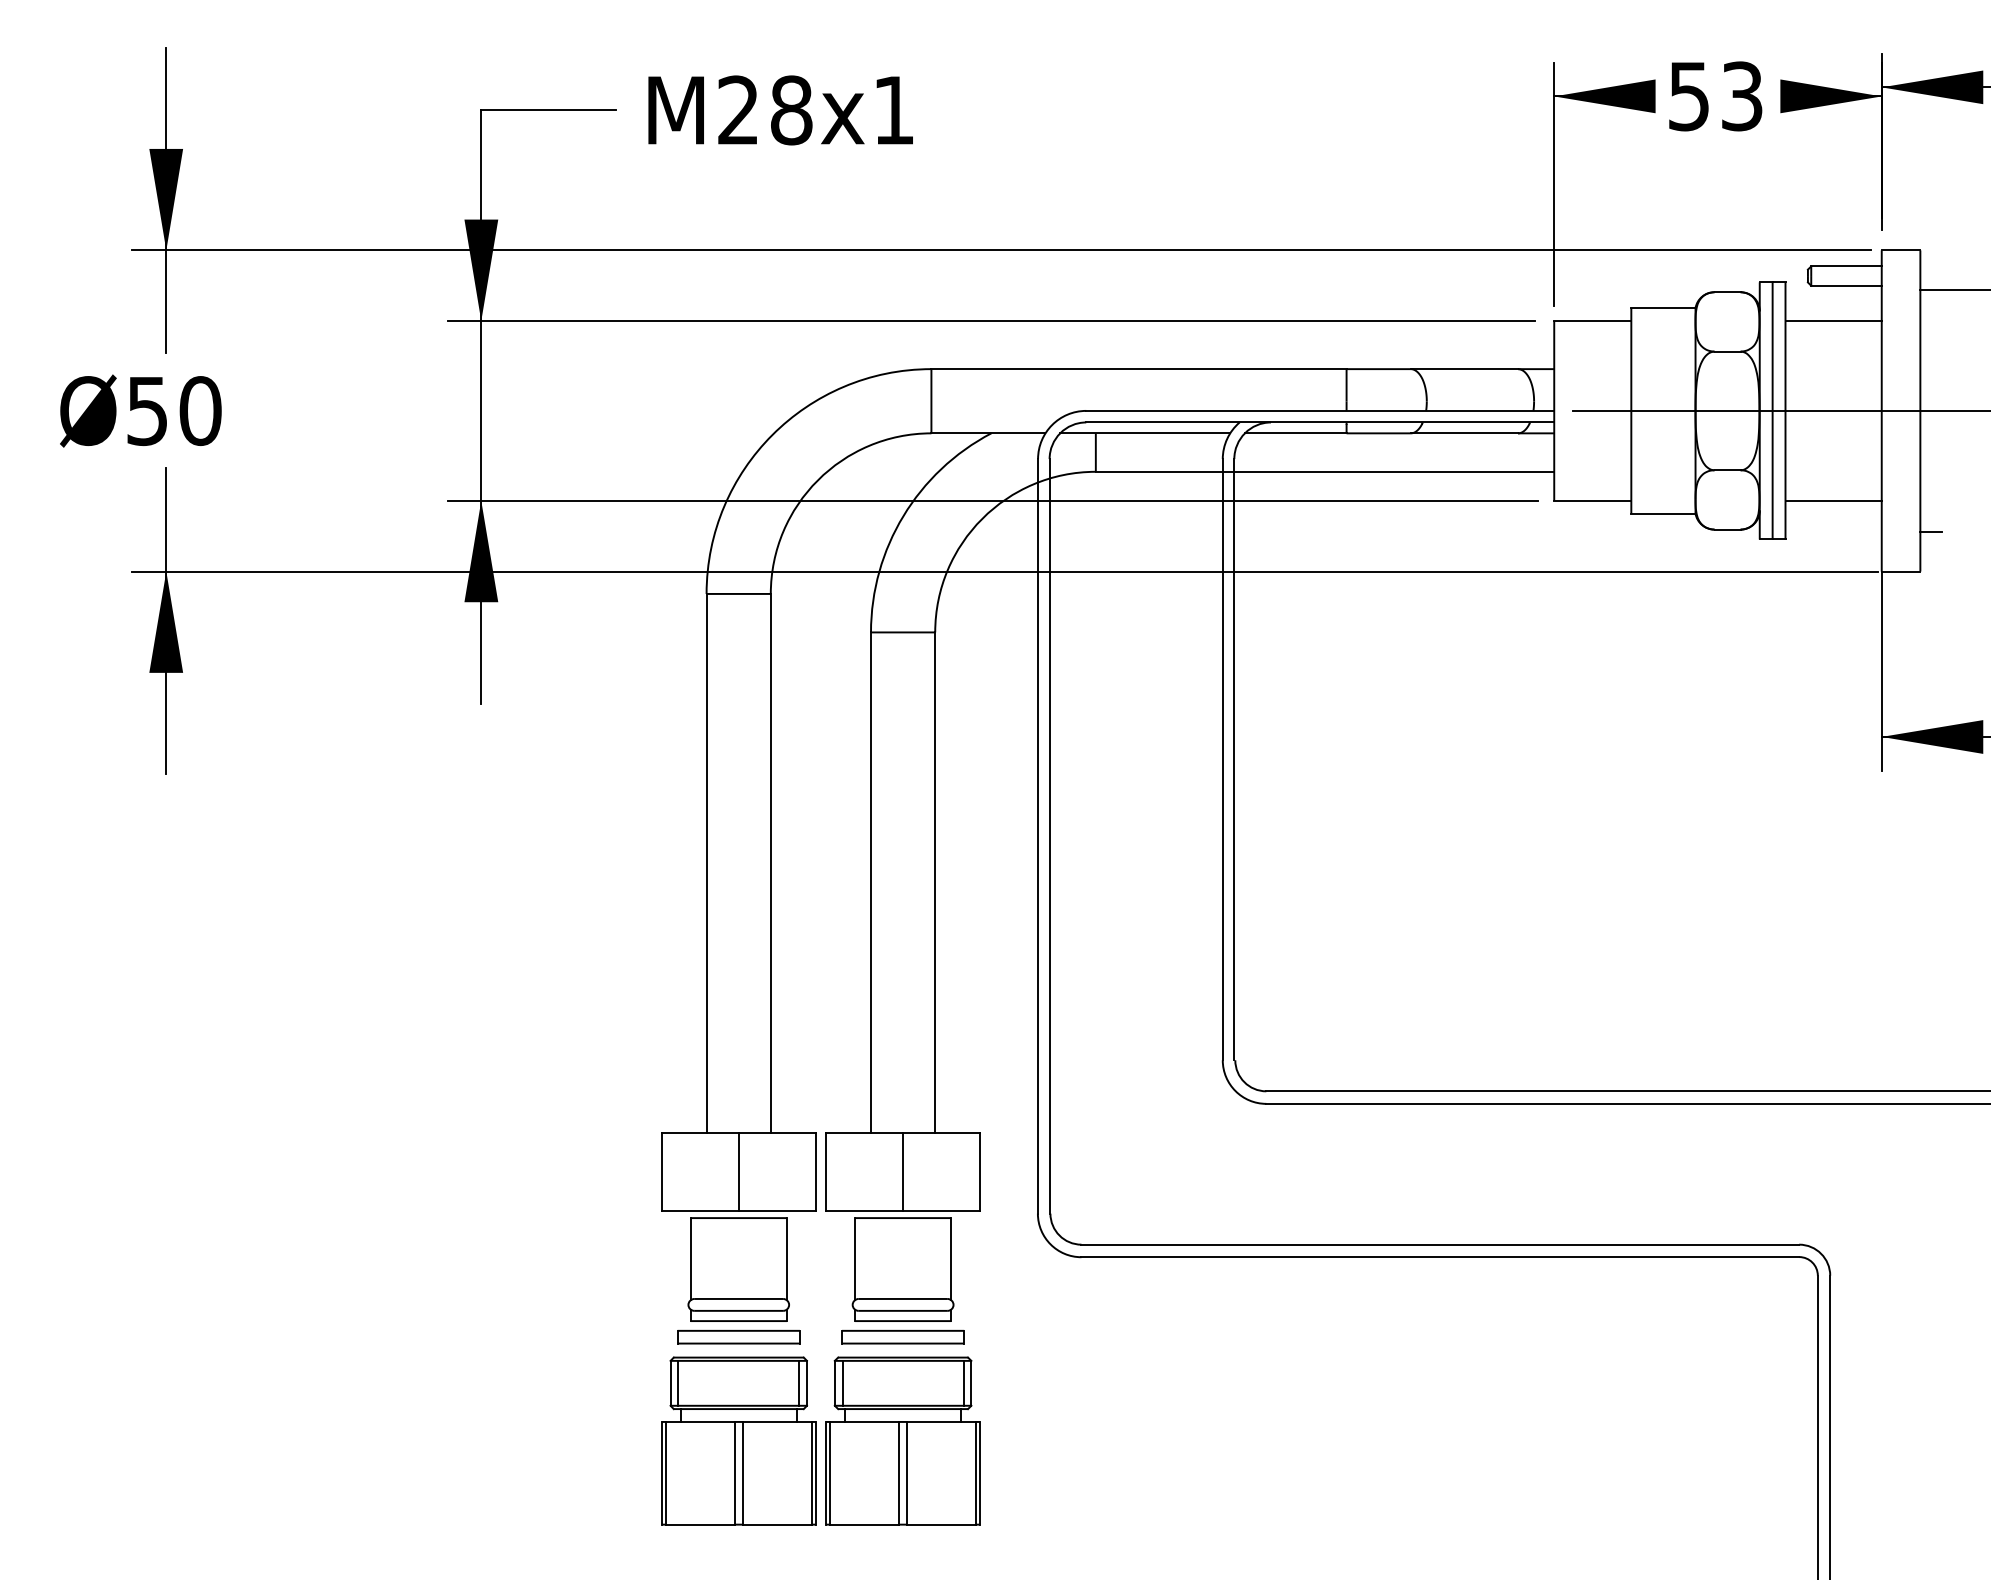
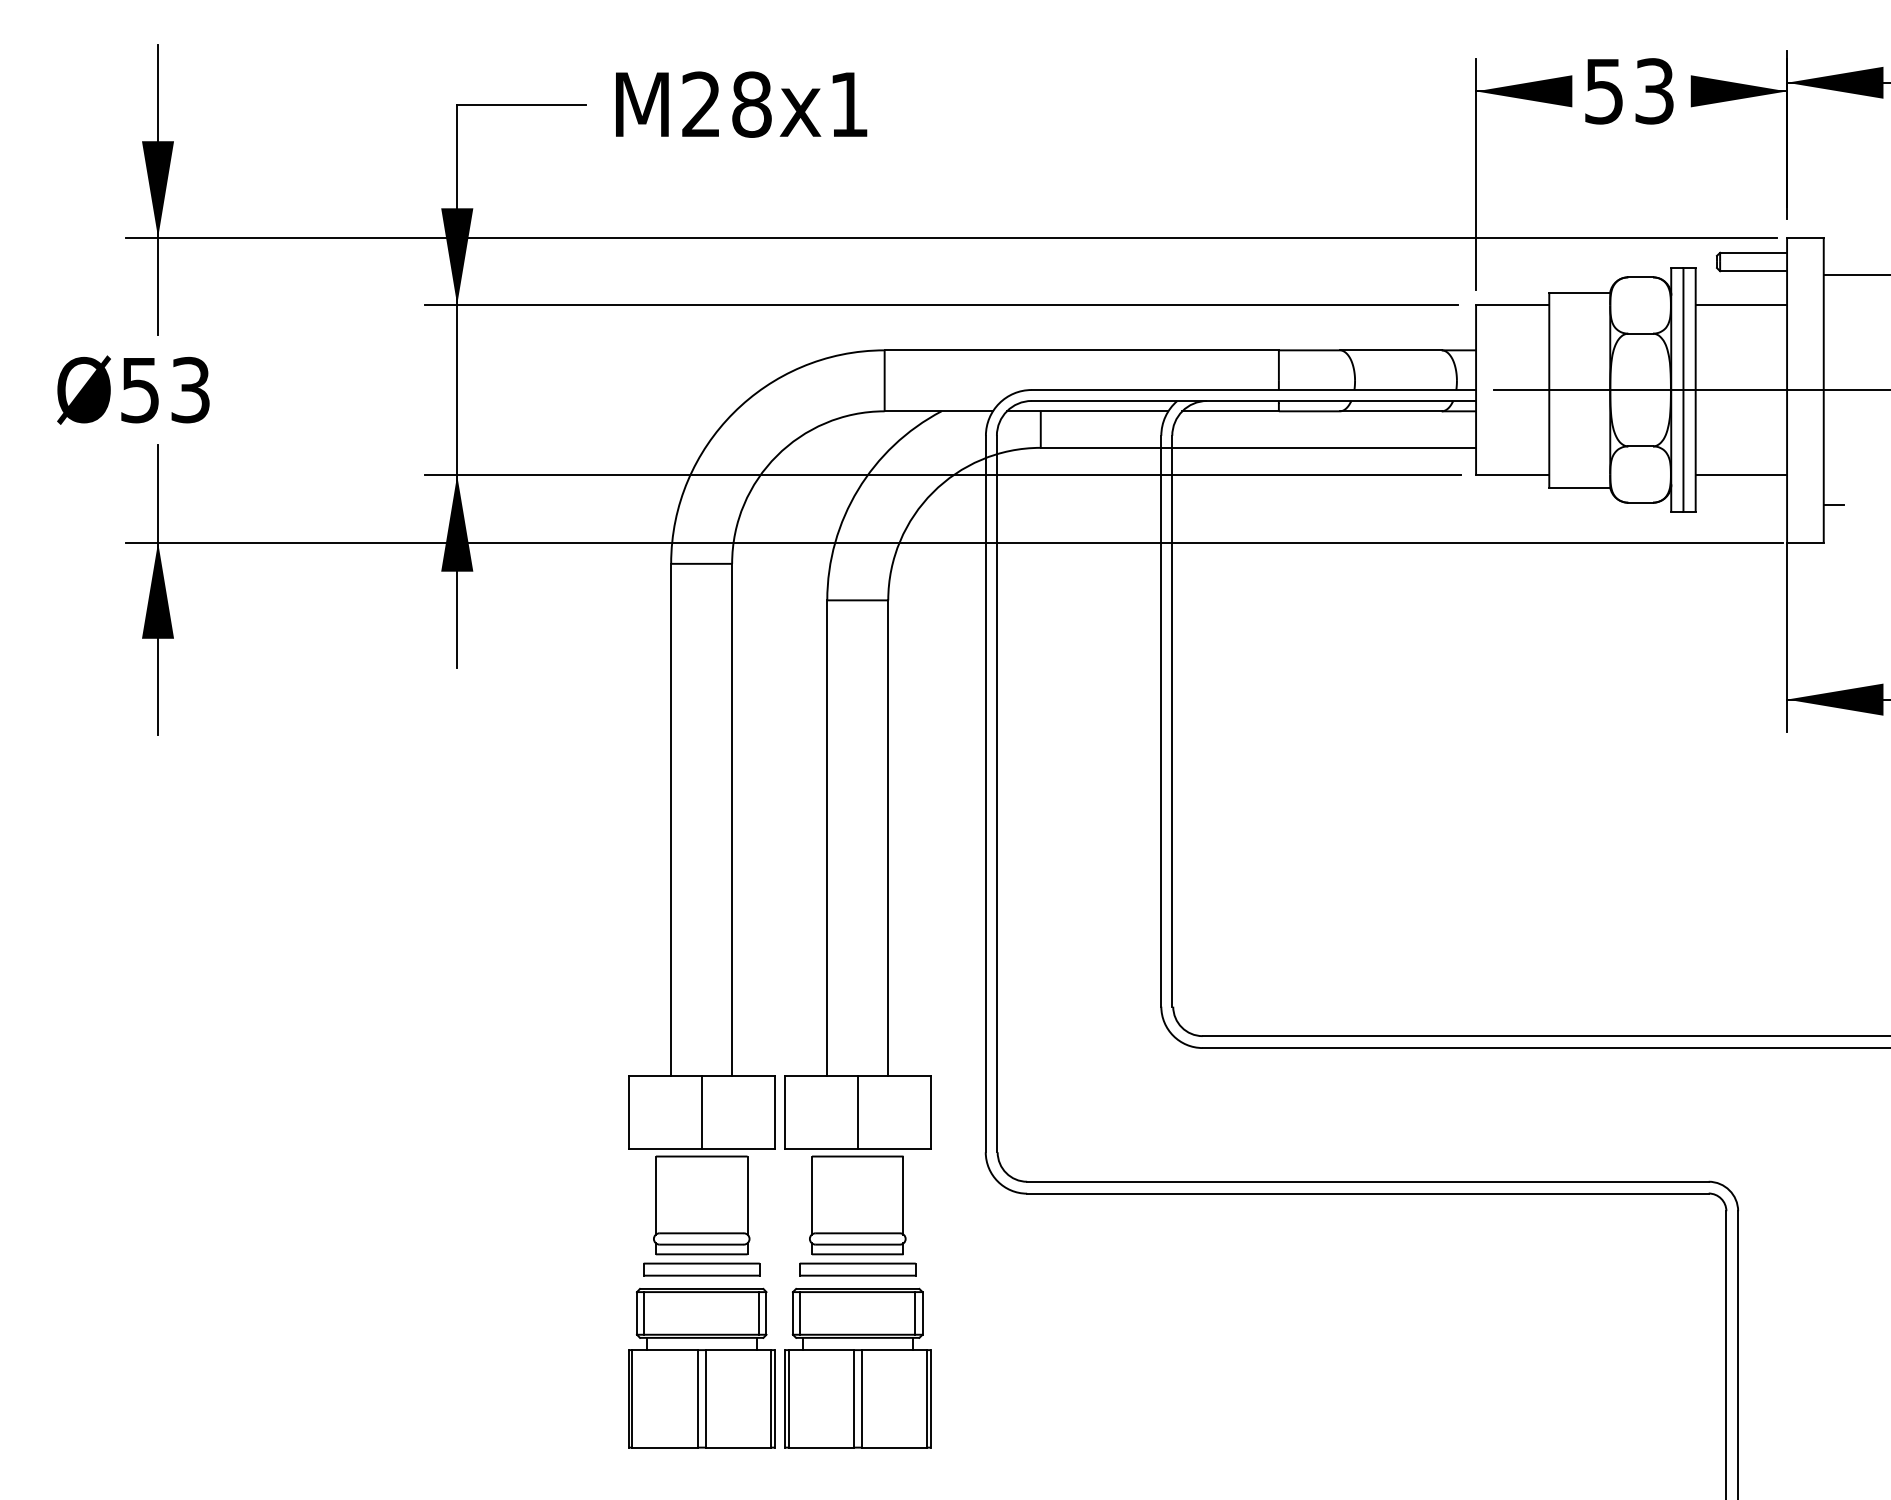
text: (200, 411) -> (190, 390), Ø50 -> Ø53

